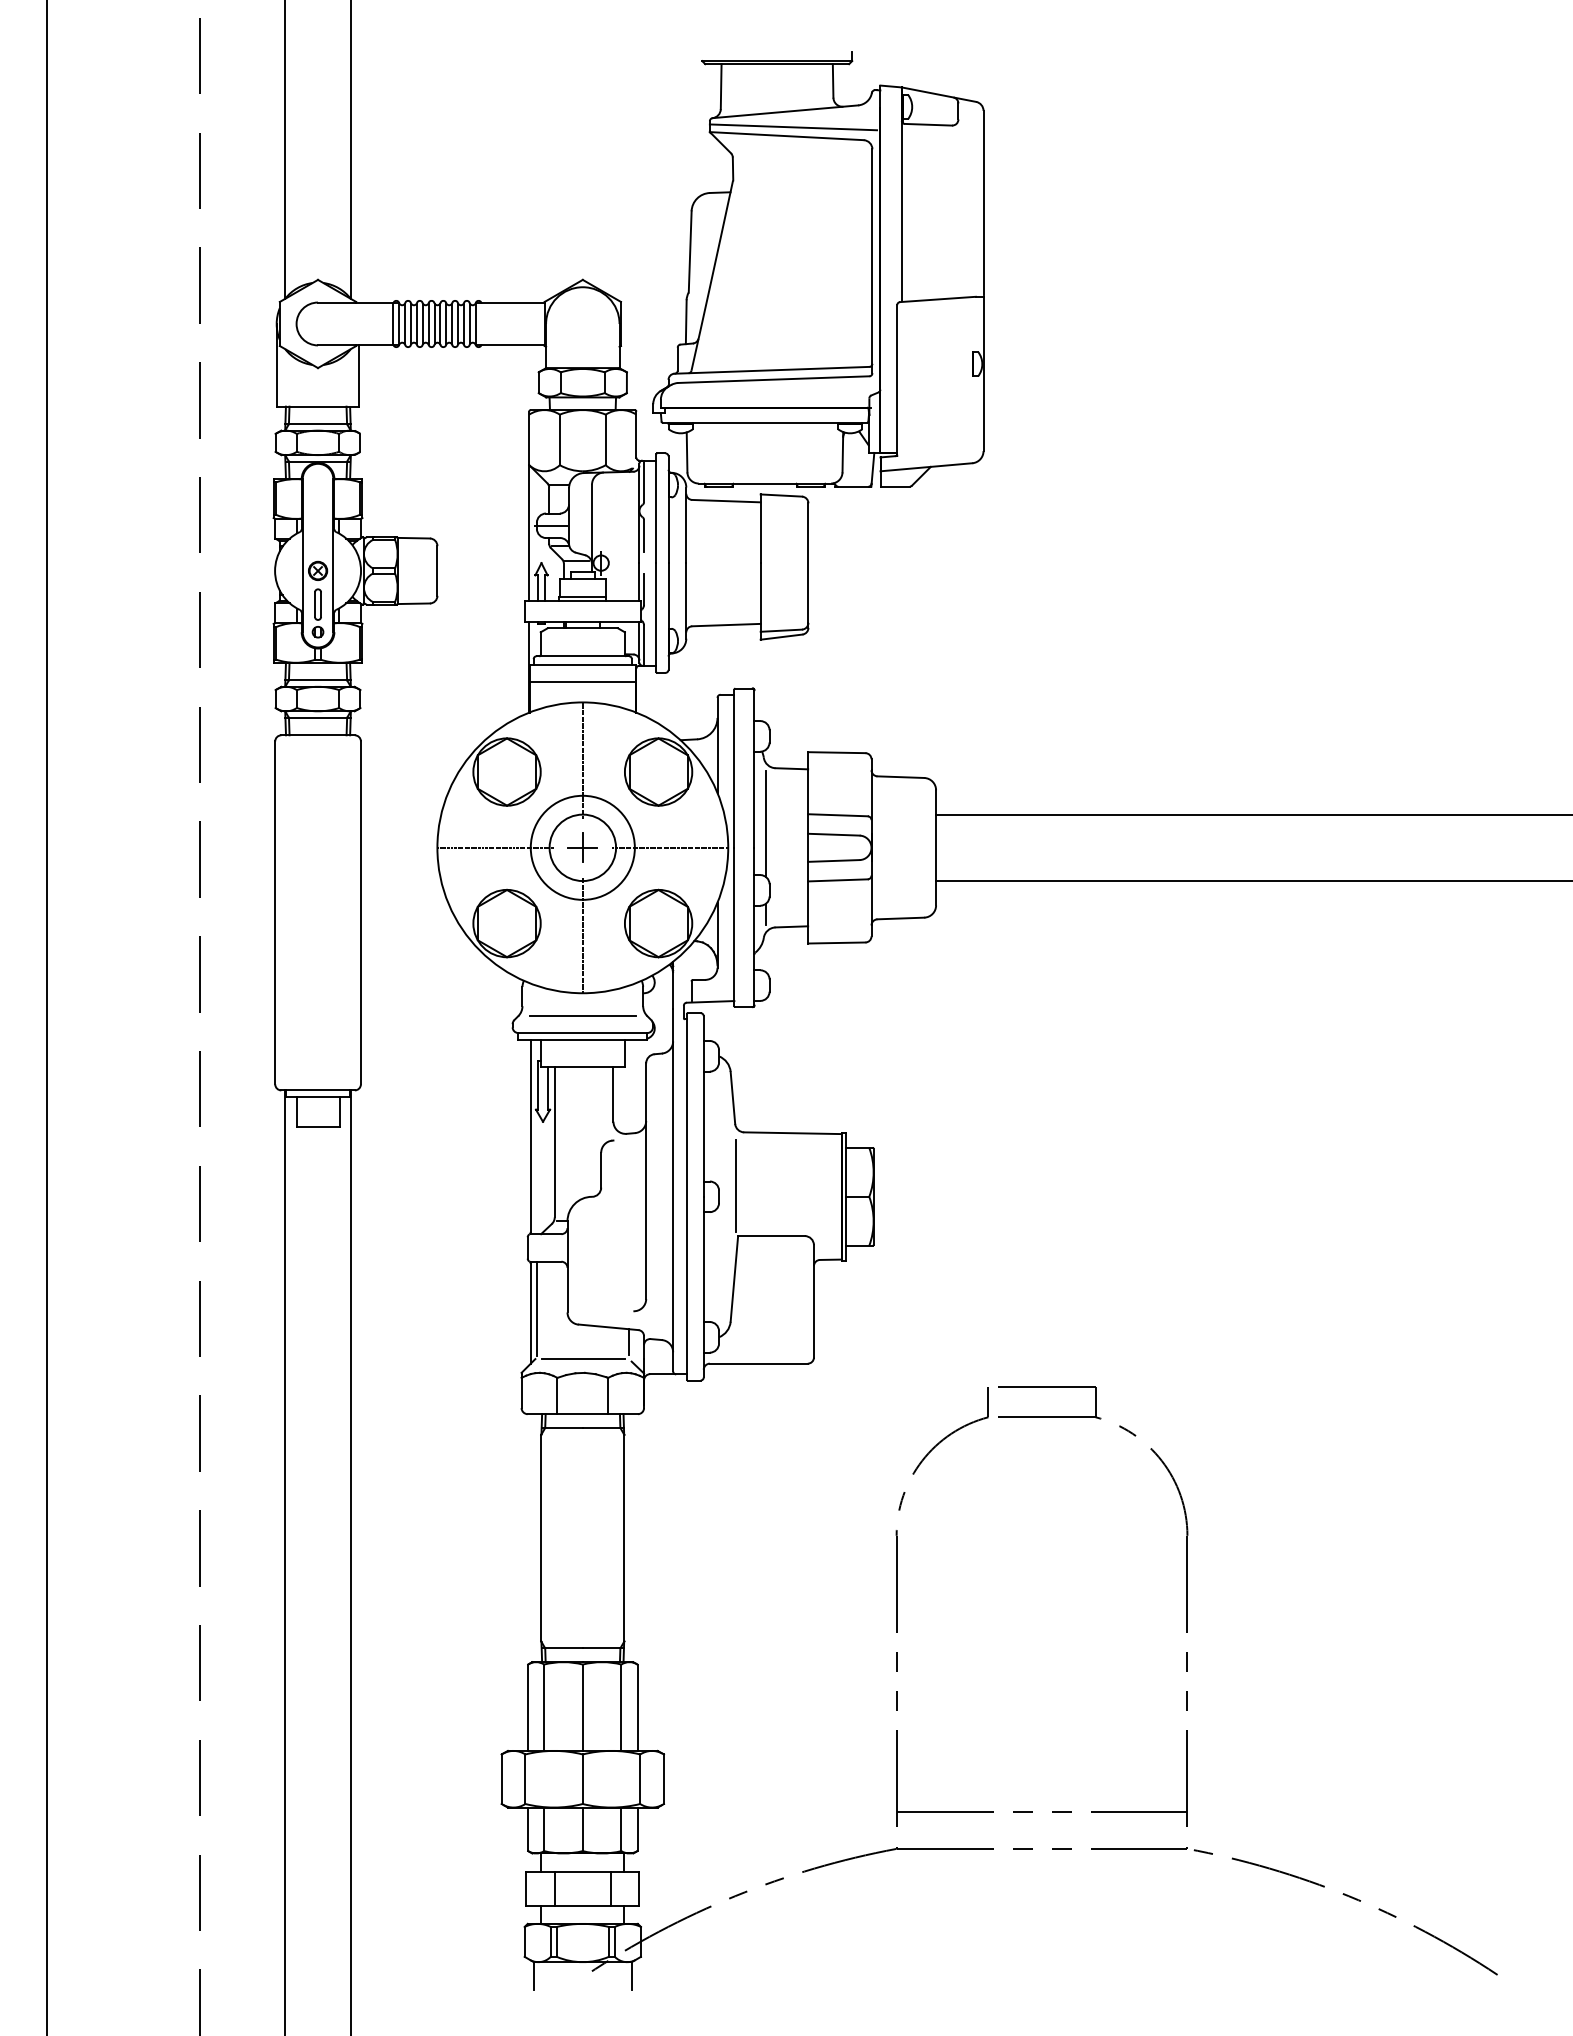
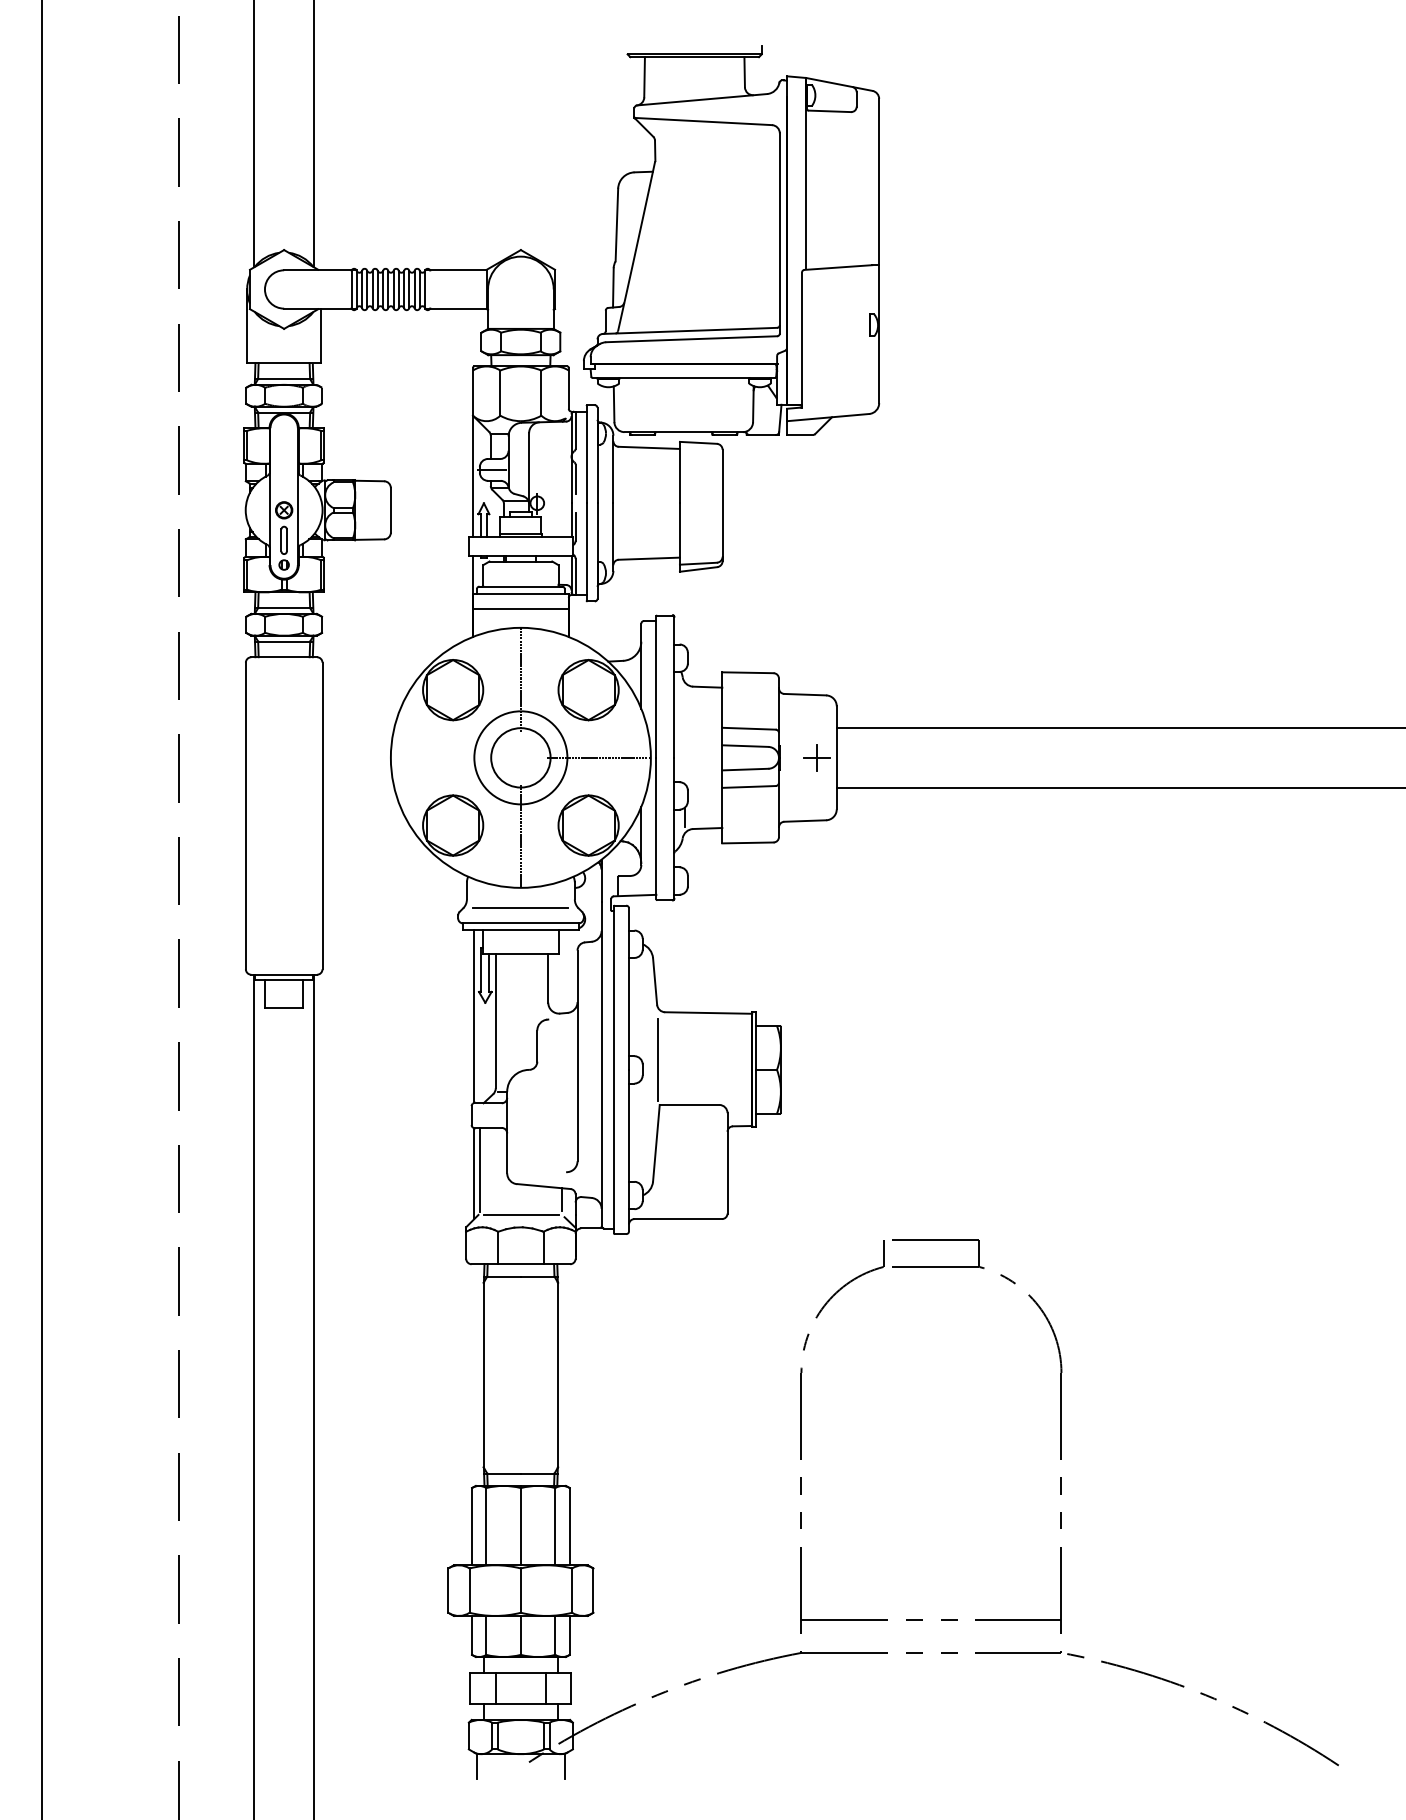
line: (793, 127) -> (709, 113), removed
line: (766, 824) -> (685, 736), removed
line: (495, 847) -> (442, 757), removed
part: (582, 847) -> (816, 757), moved

